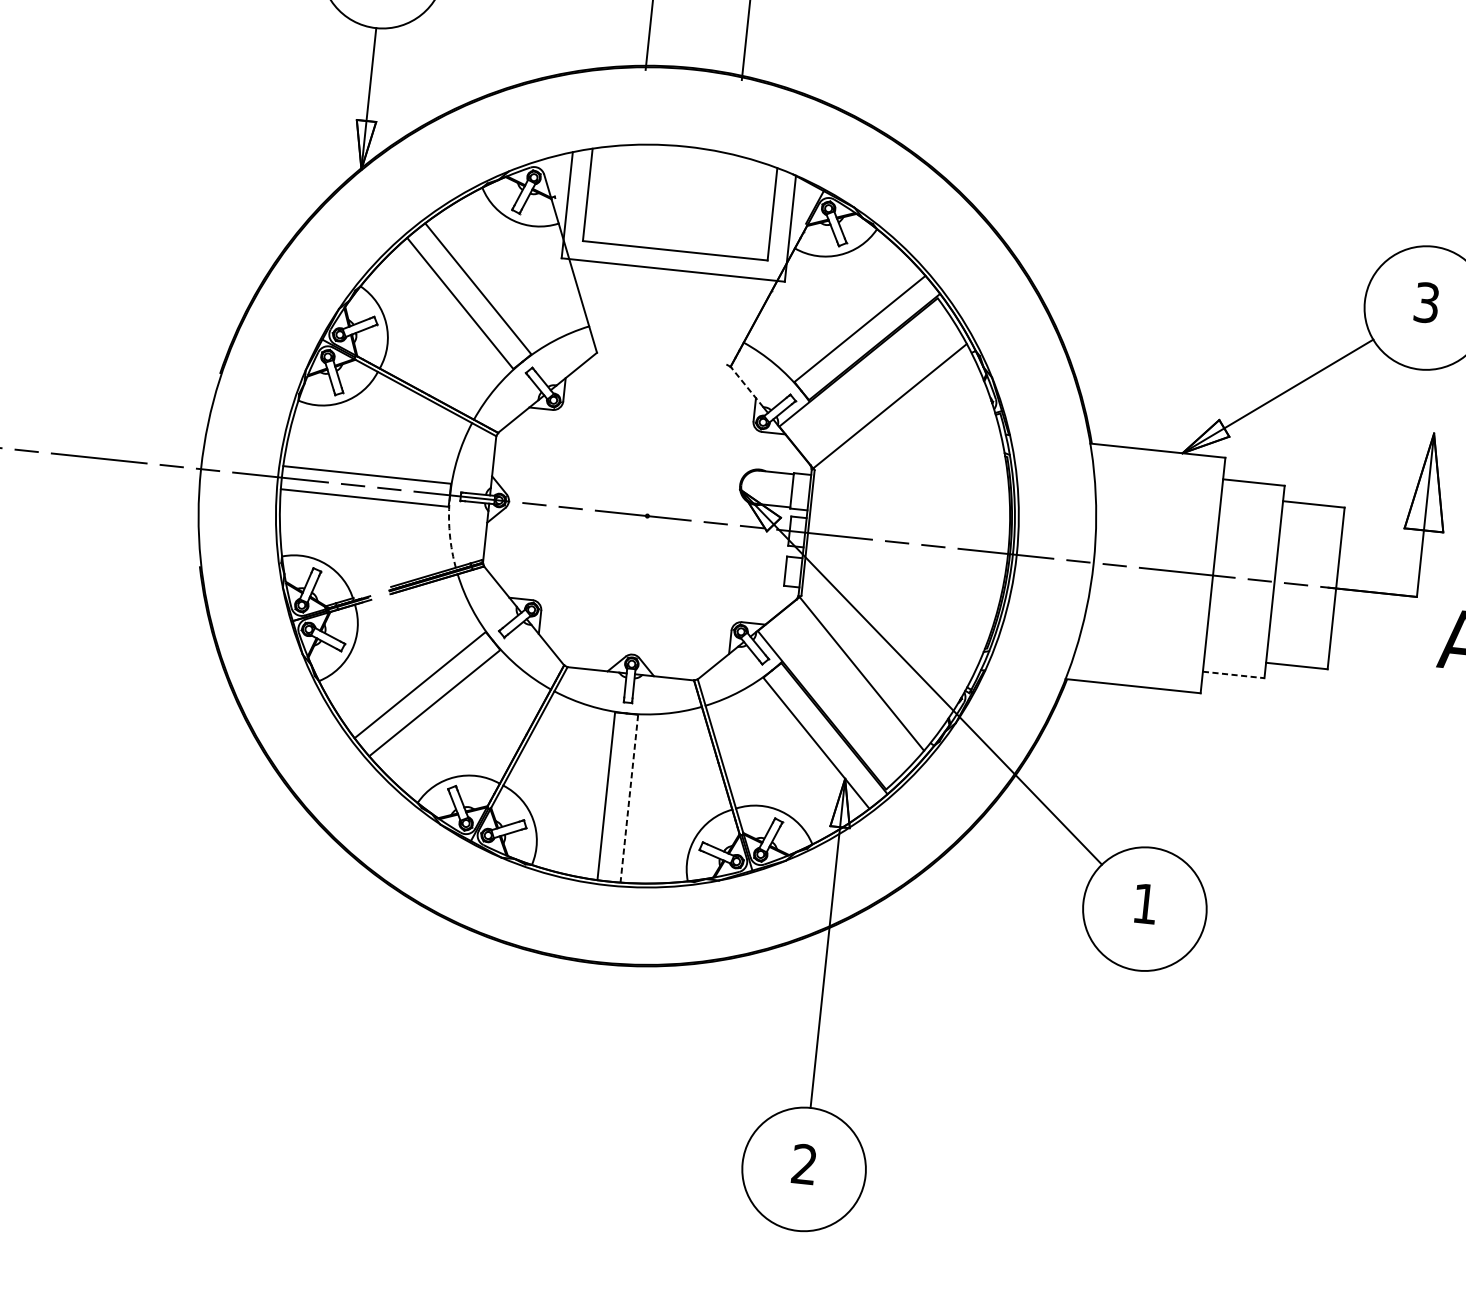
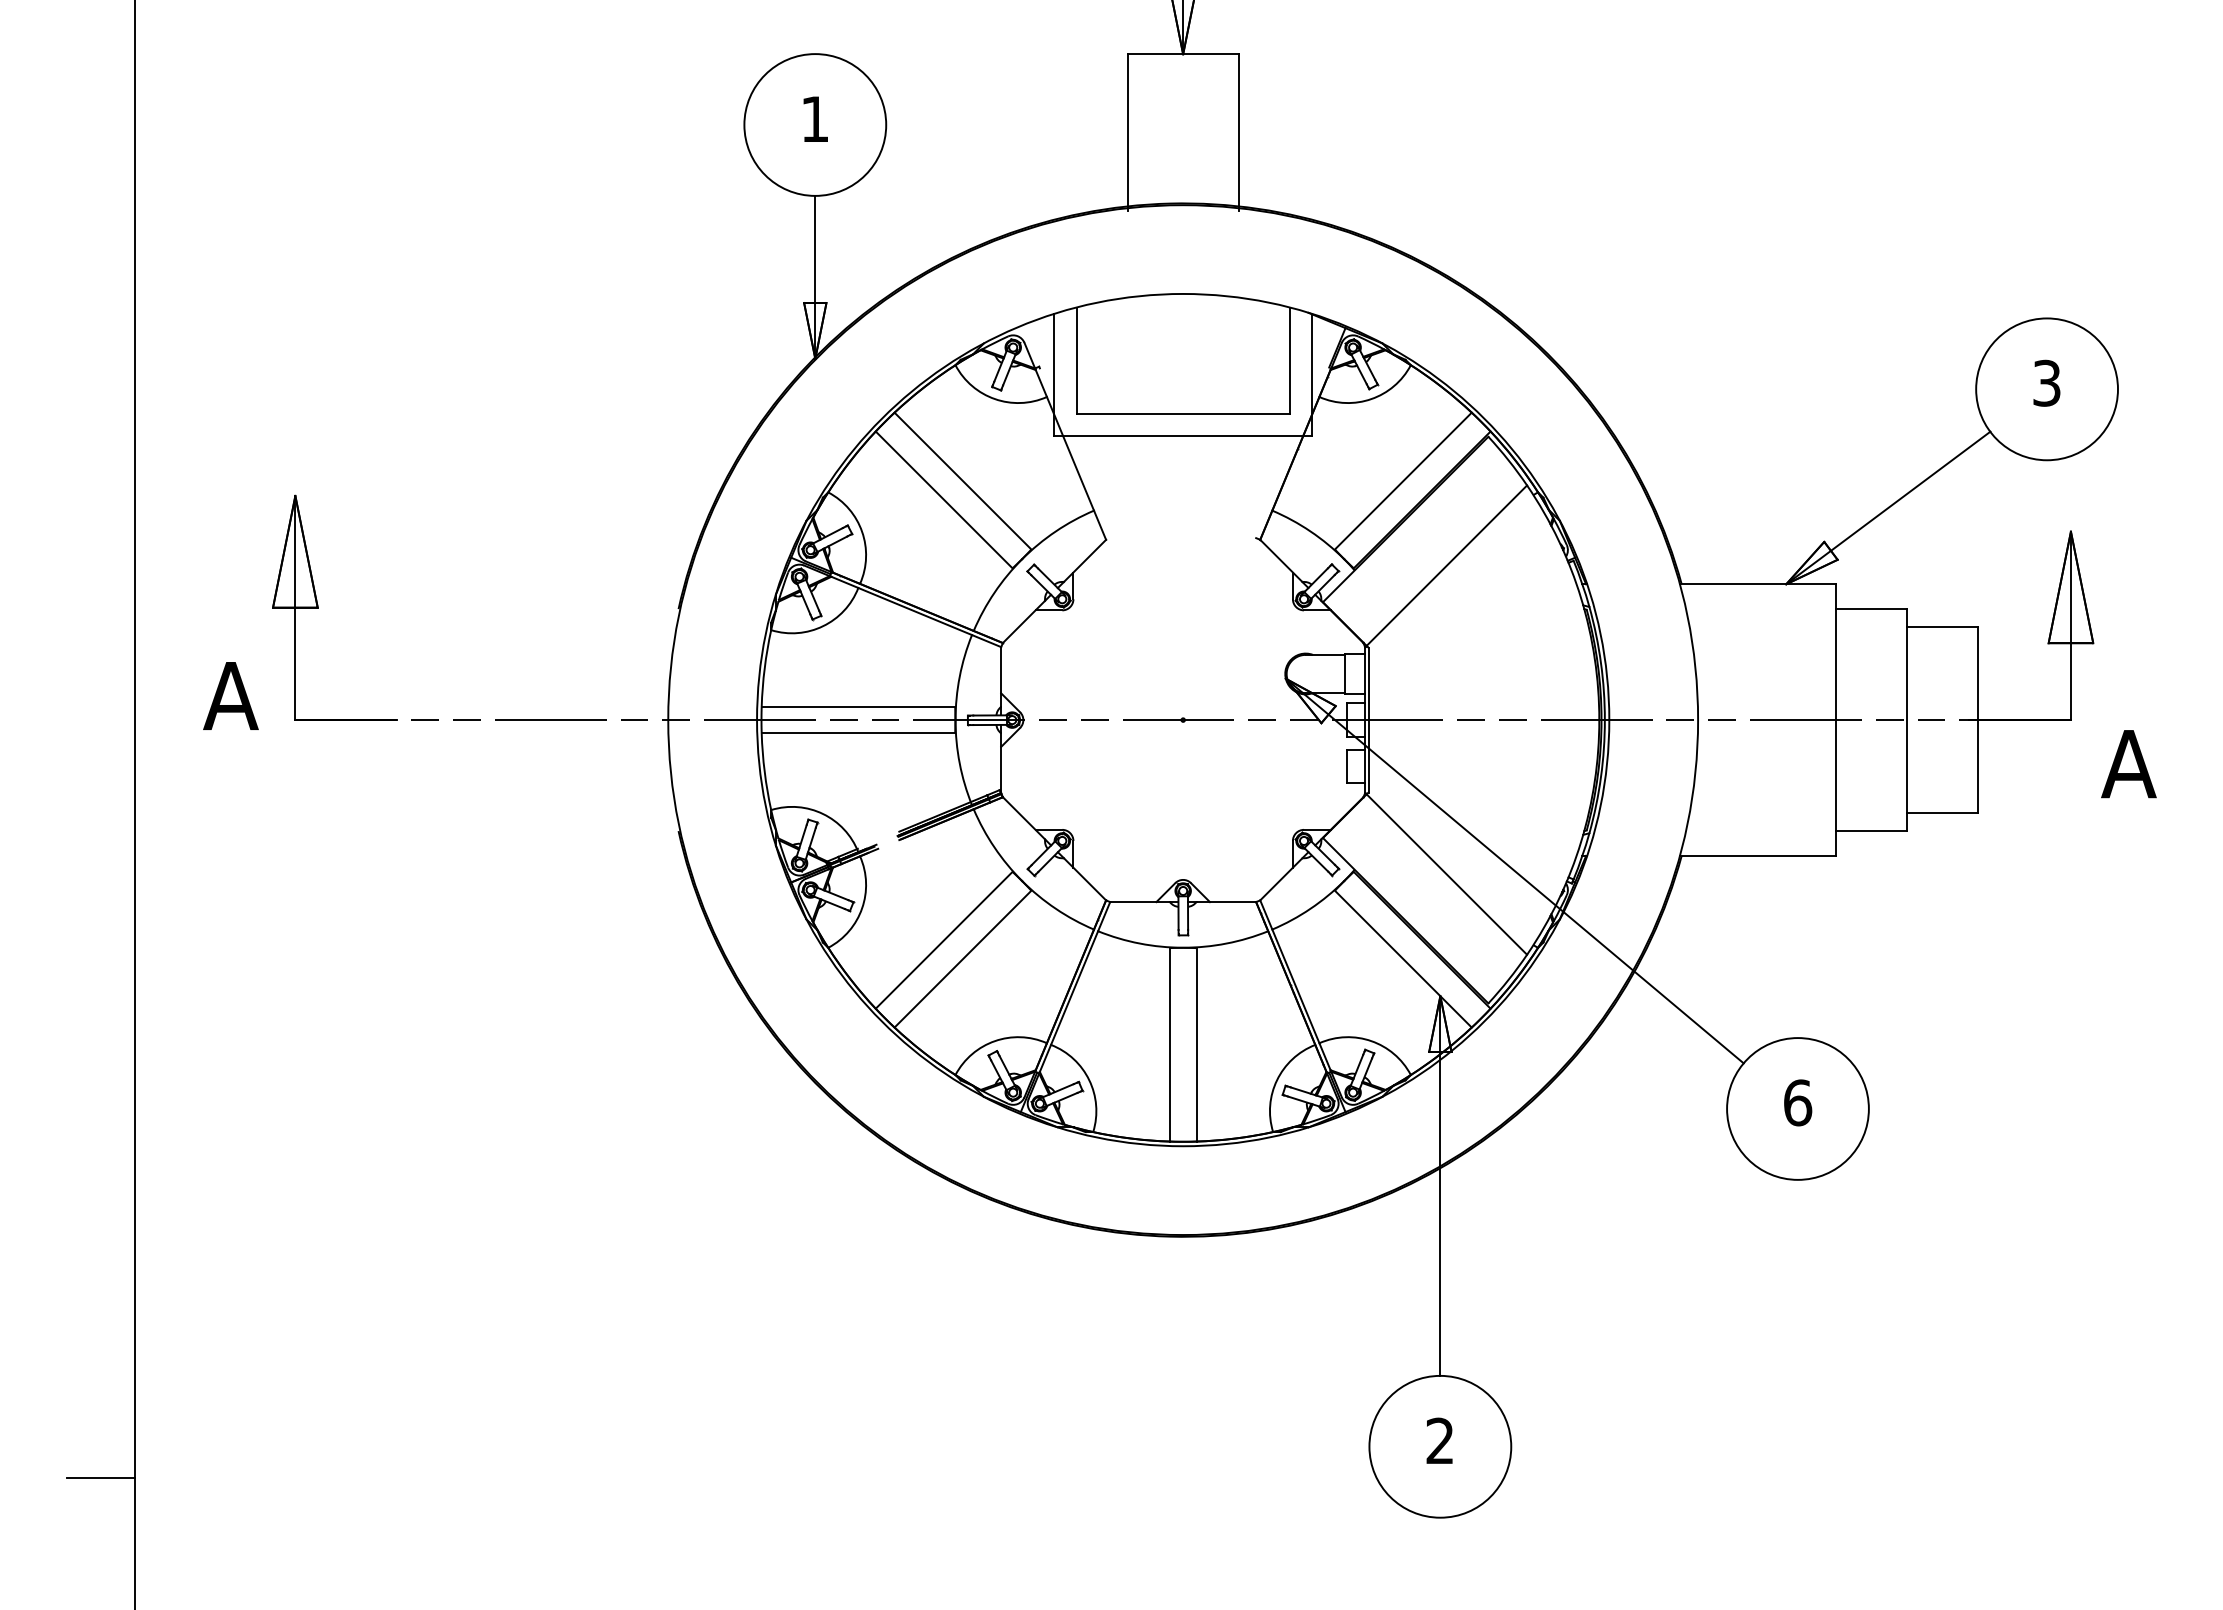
line: (747, 386) -> (1281, 560), dashed -> solid
arc: (449, 533) -> (959, 763), dashed -> solid
line: (1233, 675) -> (1871, 831), dashed -> solid
line: (629, 798) -> (1196, 1044), dashed -> solid
text: (1145, 903) -> (1798, 1102), 1 -> 6

